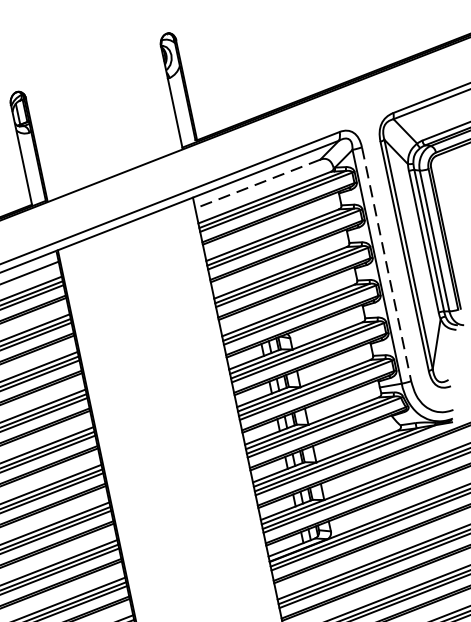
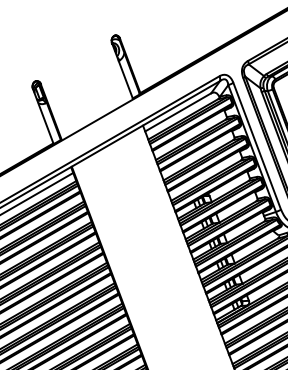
line: (256, 184) -> (177, 112), dashed -> solid
line: (387, 264) -> (257, 146), dashed -> solid

